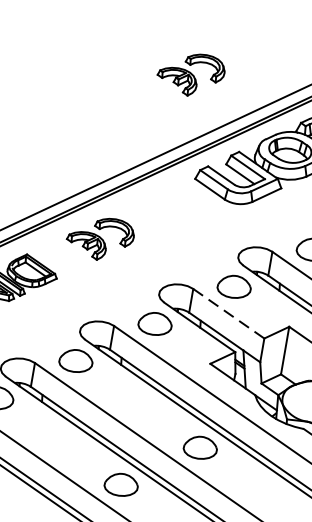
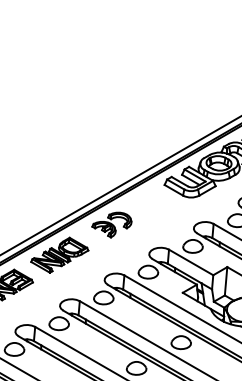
part: (190, 73) -> (156, 123), removed
line: (229, 313) -> (191, 262), dashed -> solid

